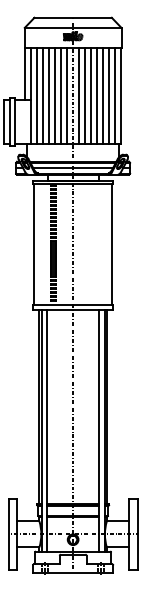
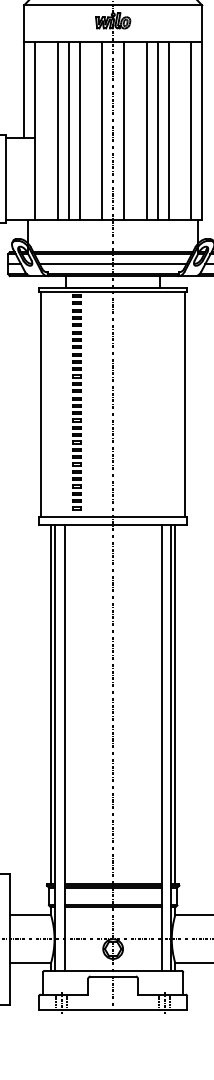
line: (37, 95) -> (47, 130), removed
line: (61, 95) -> (91, 130), removed
line: (85, 95) -> (135, 130), removed
line: (109, 95) -> (180, 130), removed

